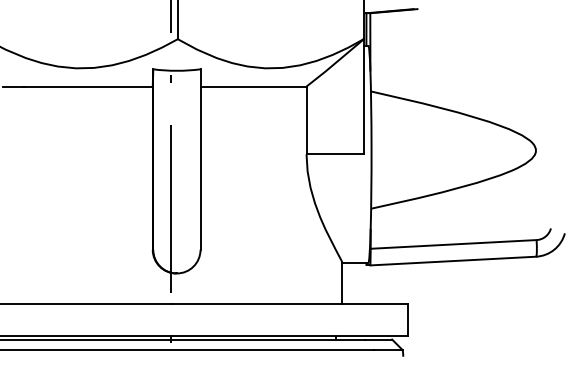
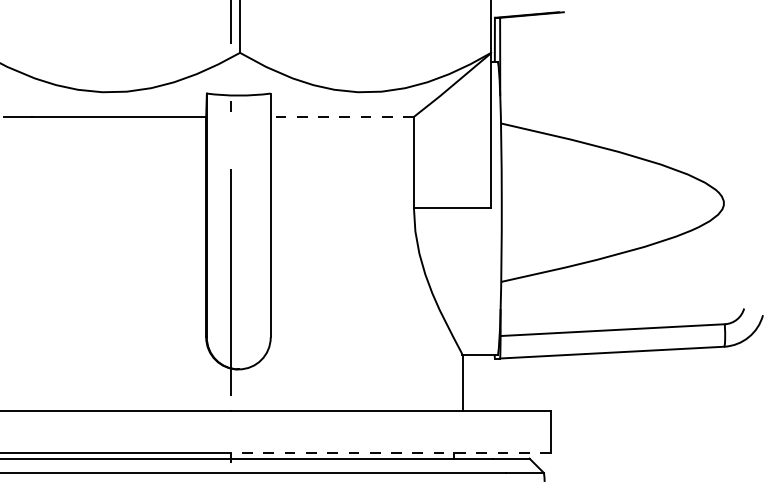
line: (253, 86) -> (342, 116), solid -> dashed
line: (289, 335) -> (390, 453), solid -> dashed

